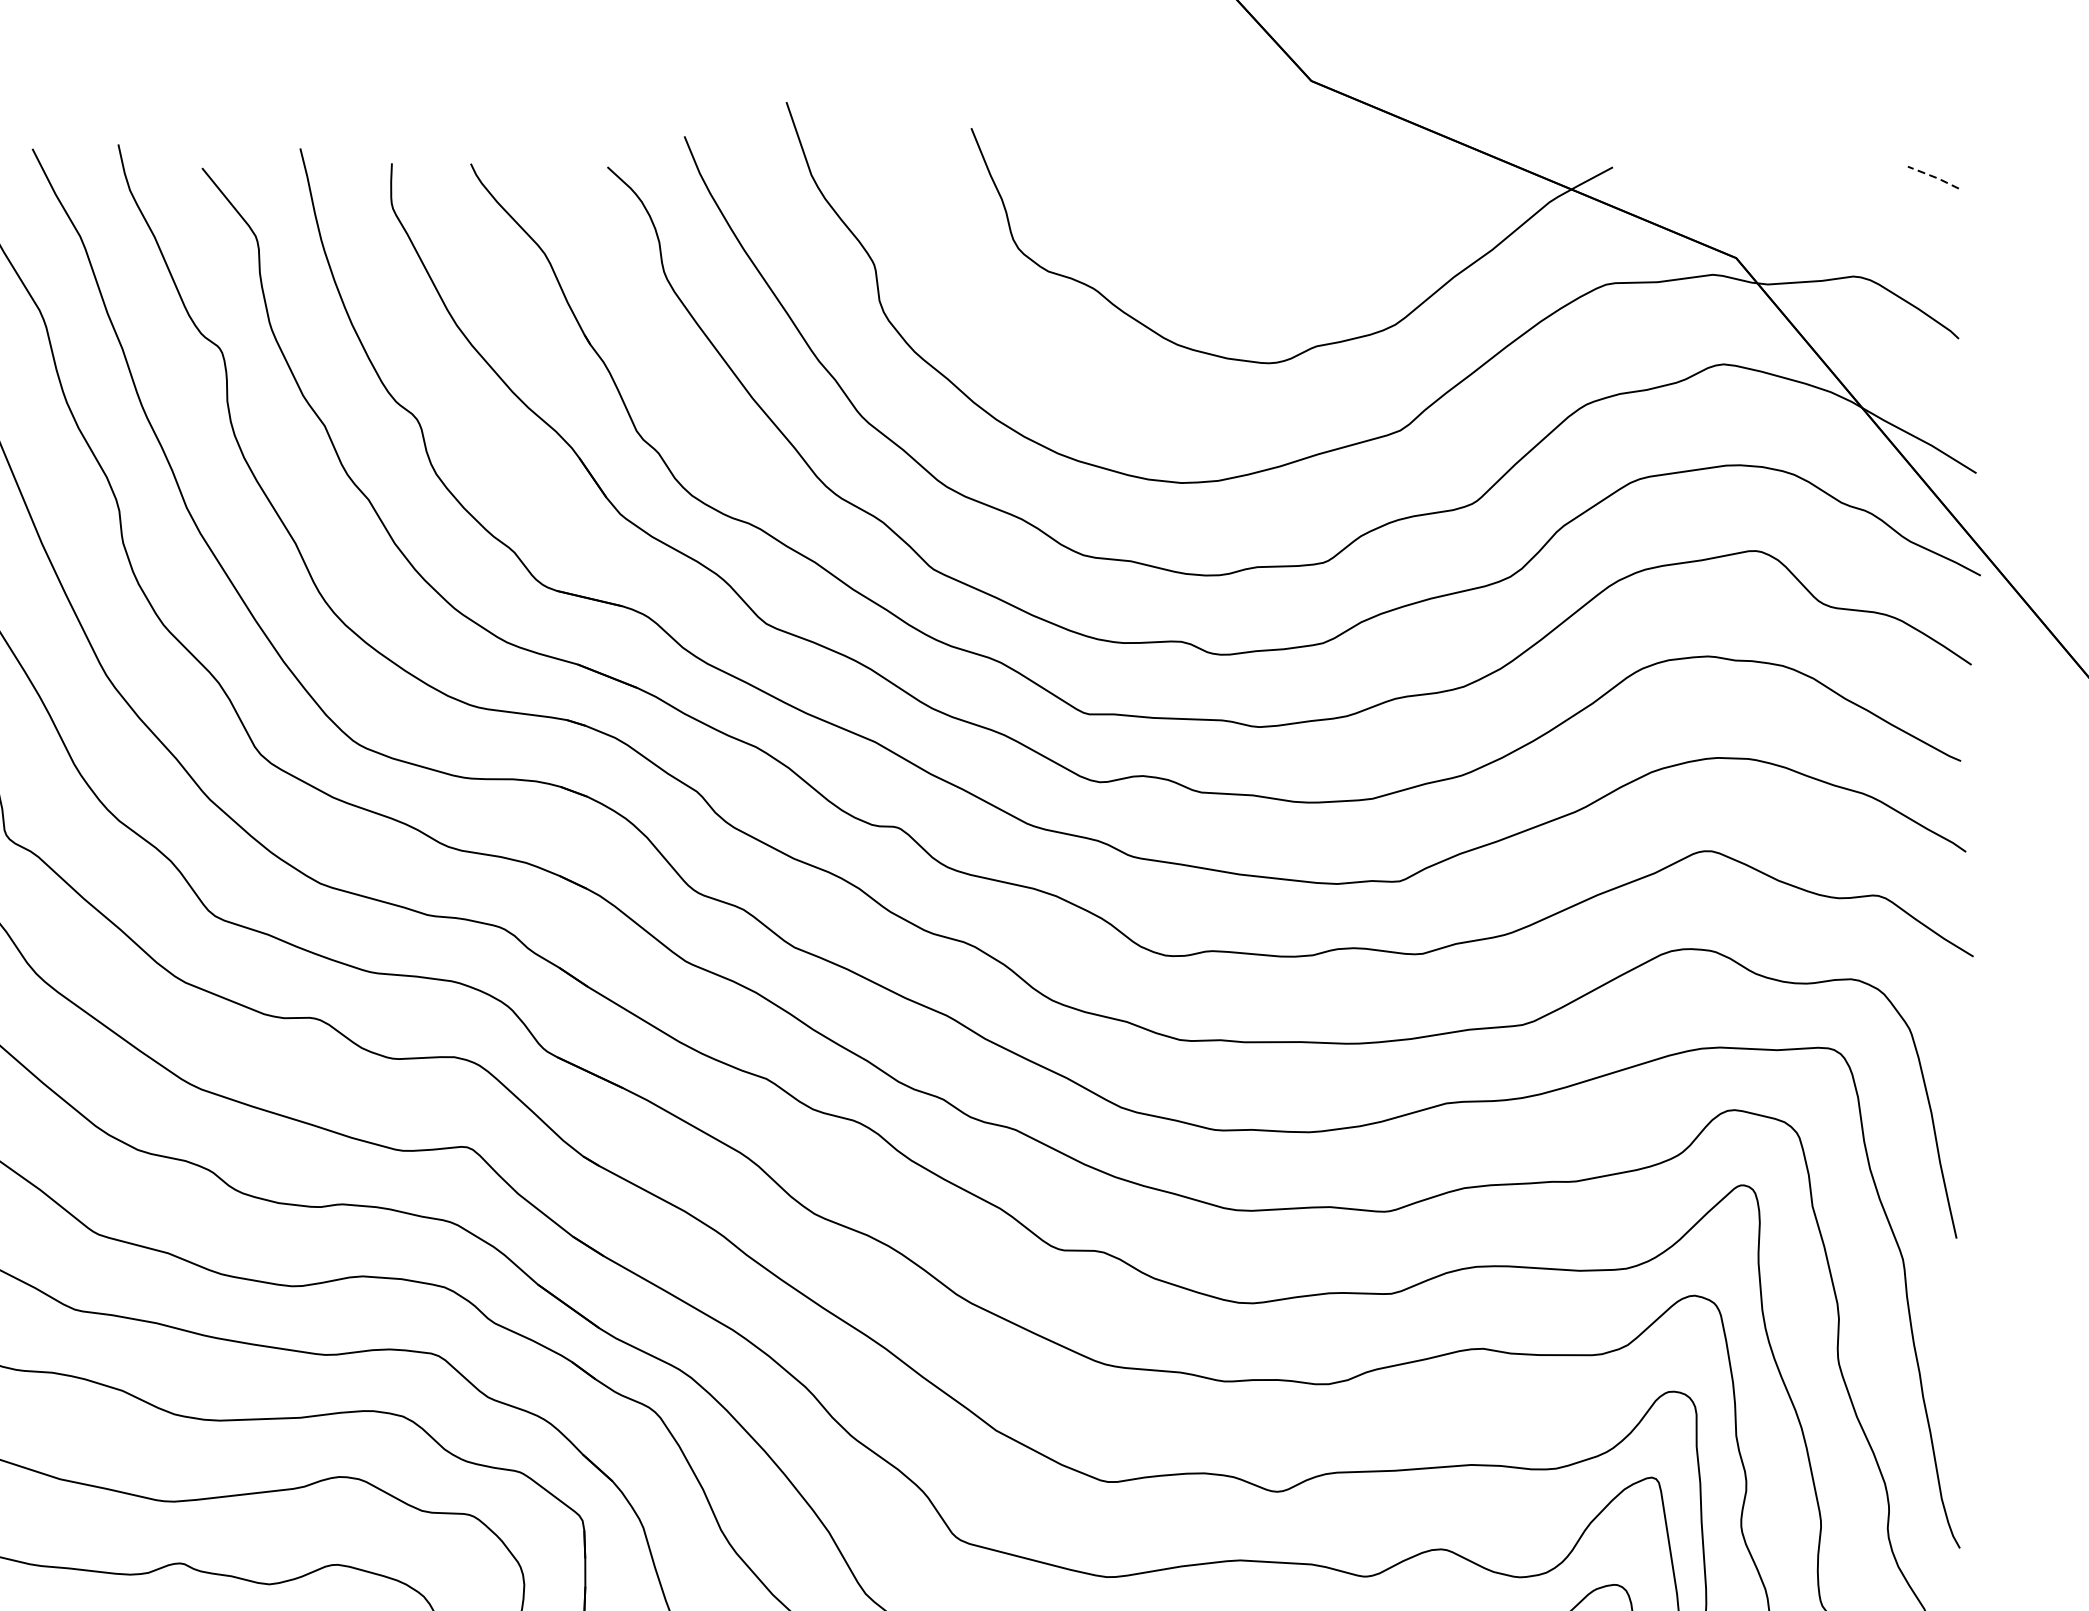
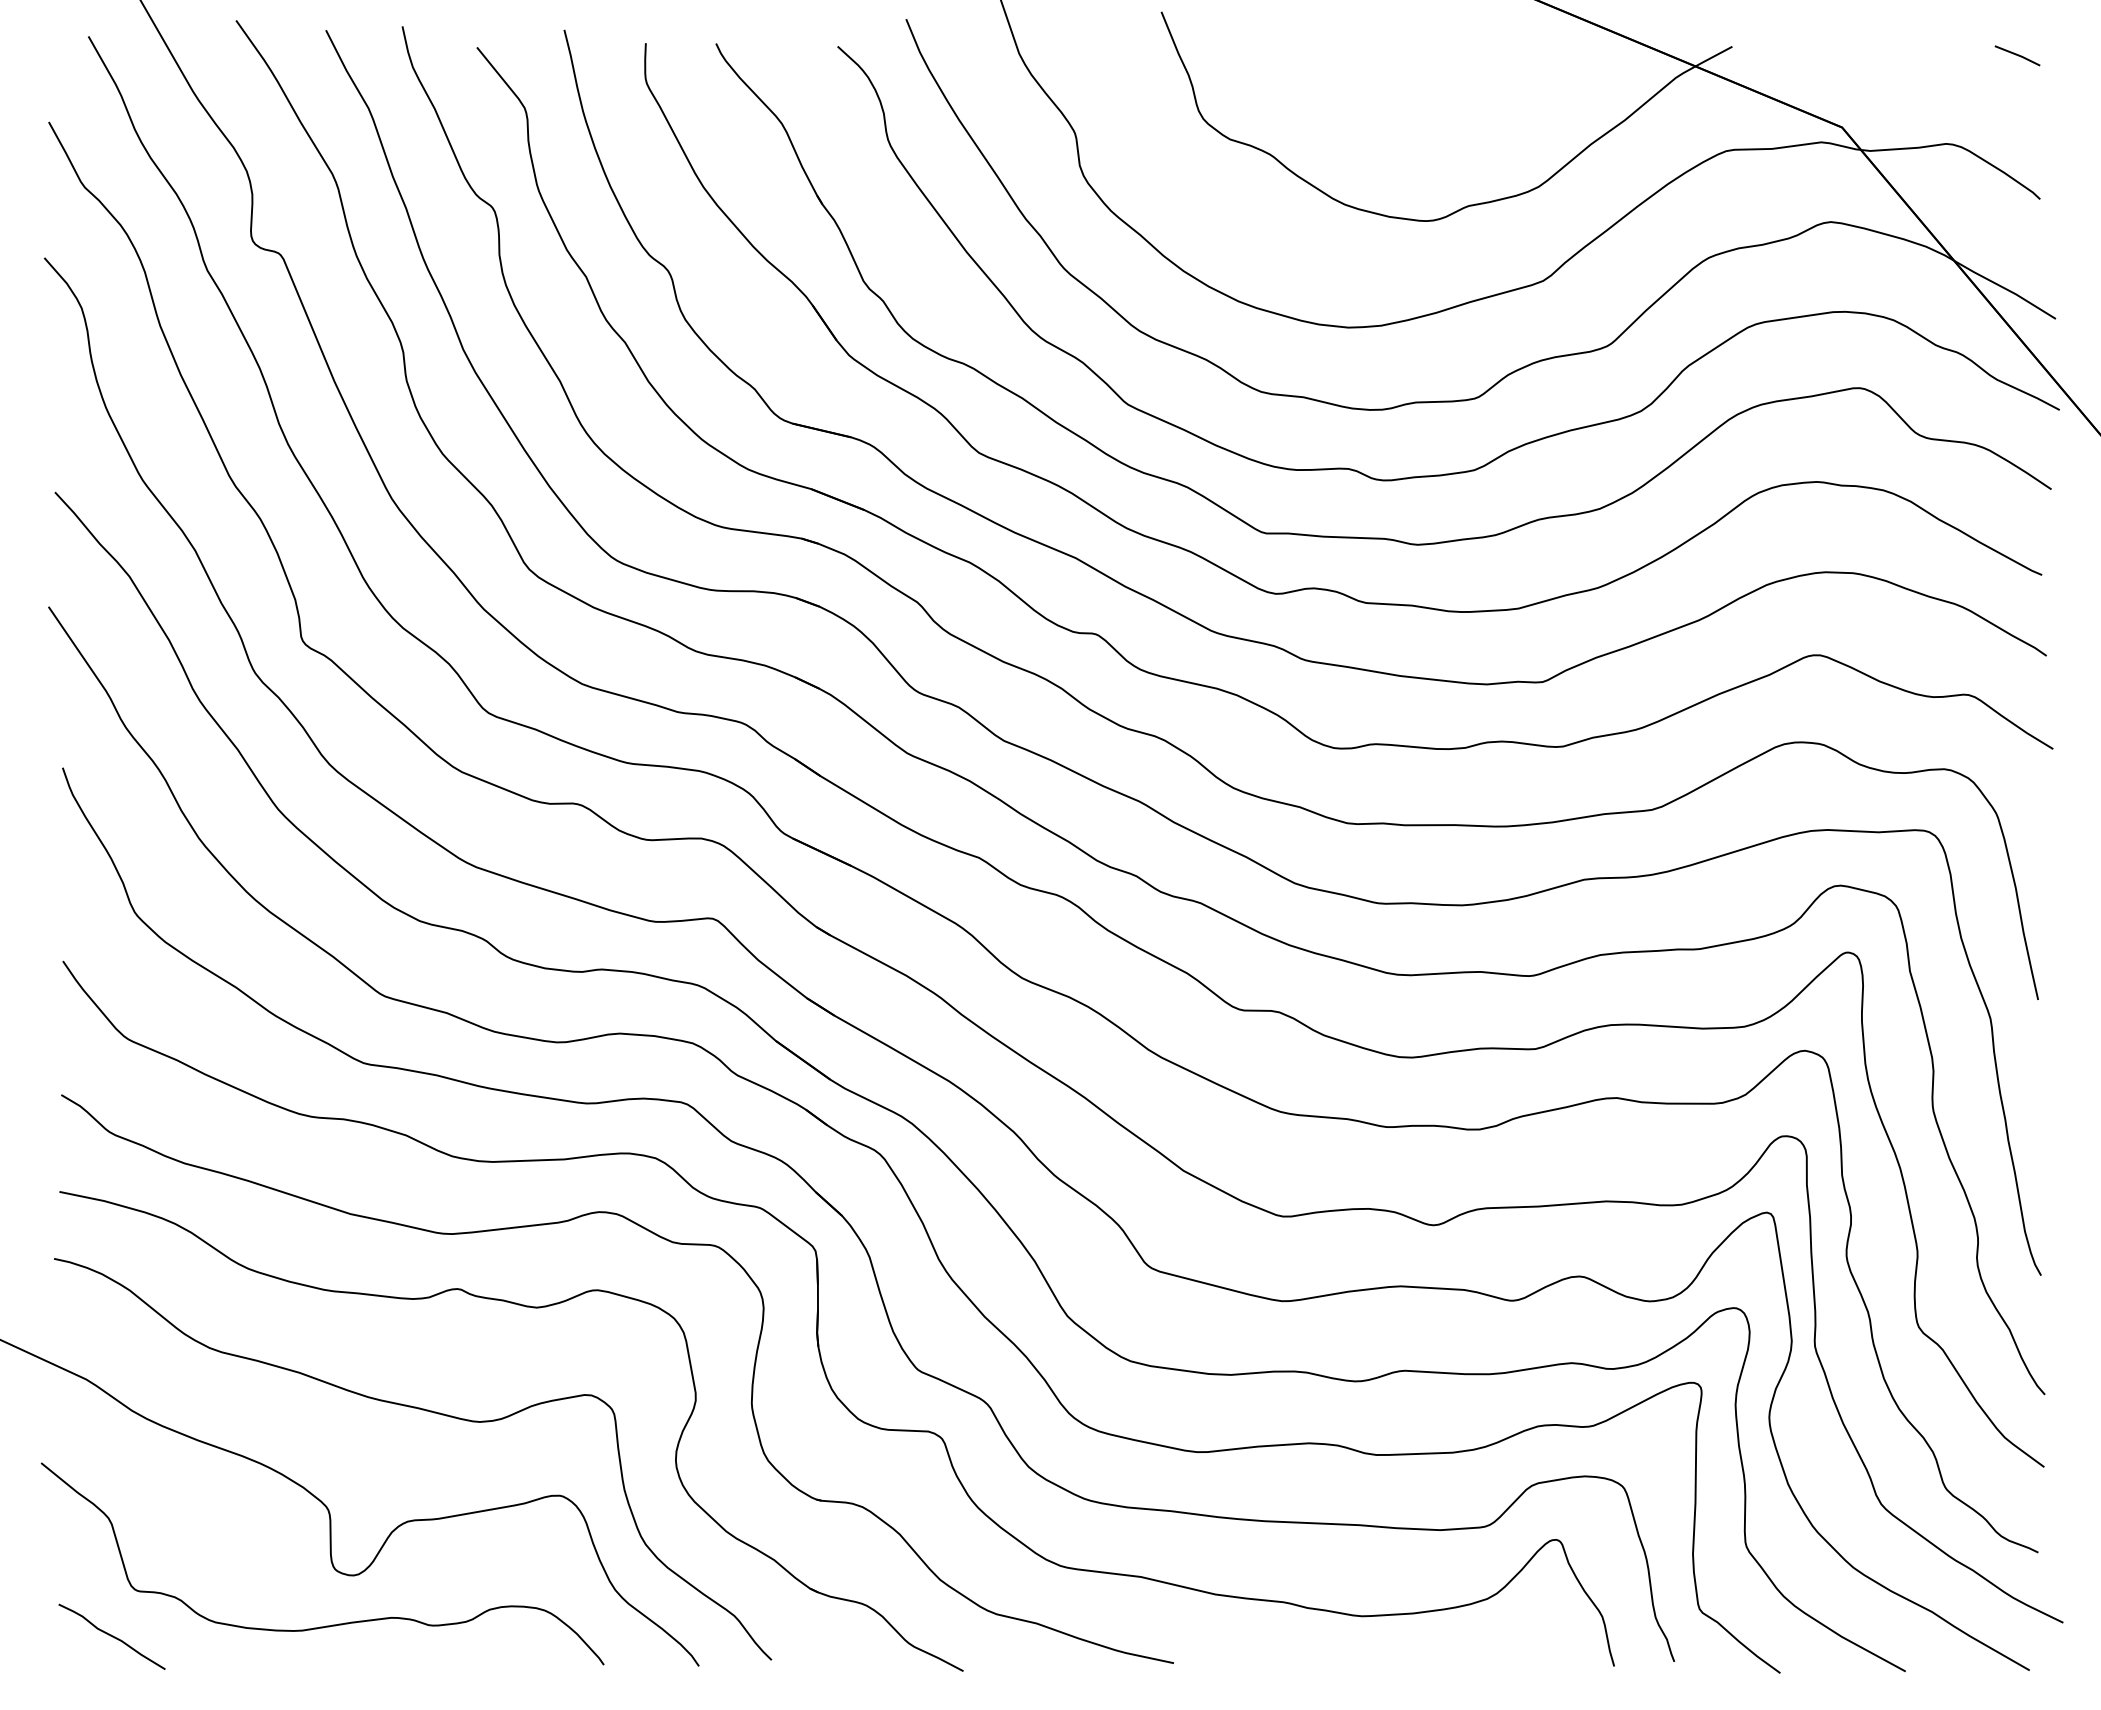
line: (1934, 177) -> (2018, 55), dashed -> solid

